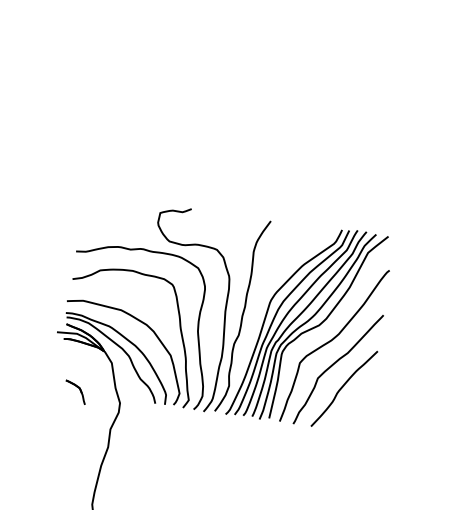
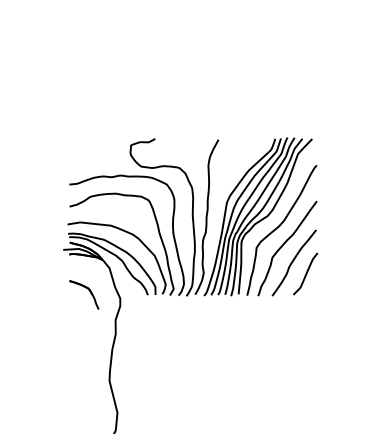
part: (75, 391) -> (84, 294), size x1.67
curve: (356, 403) -> (305, 273), added

